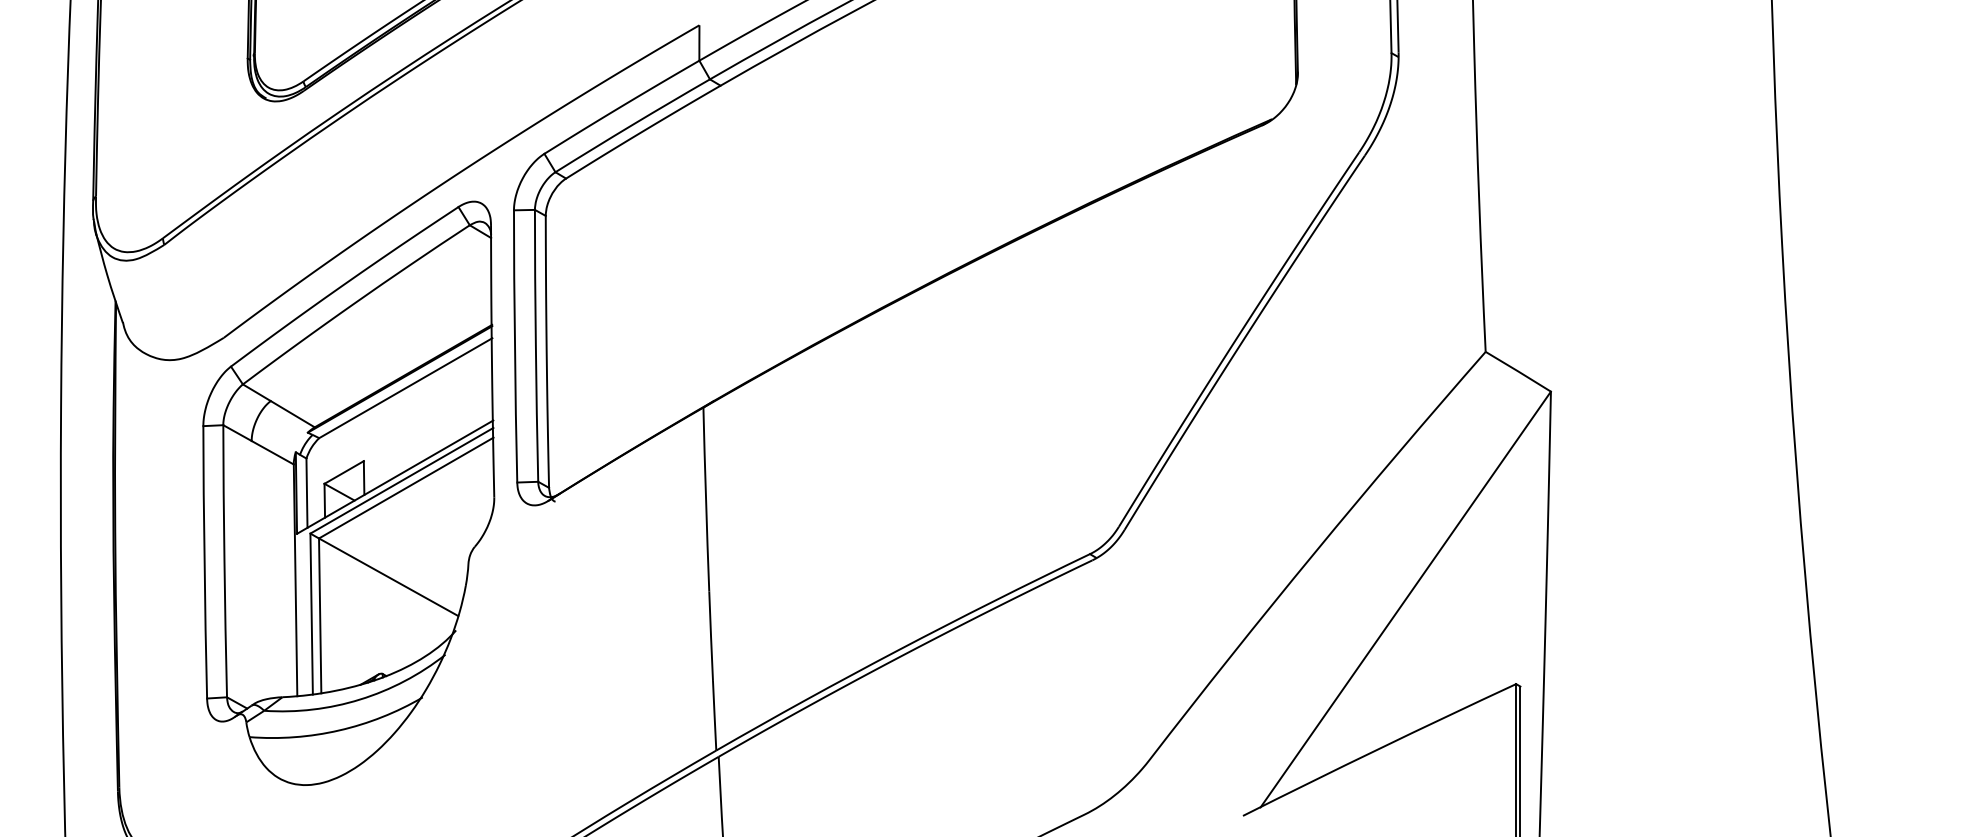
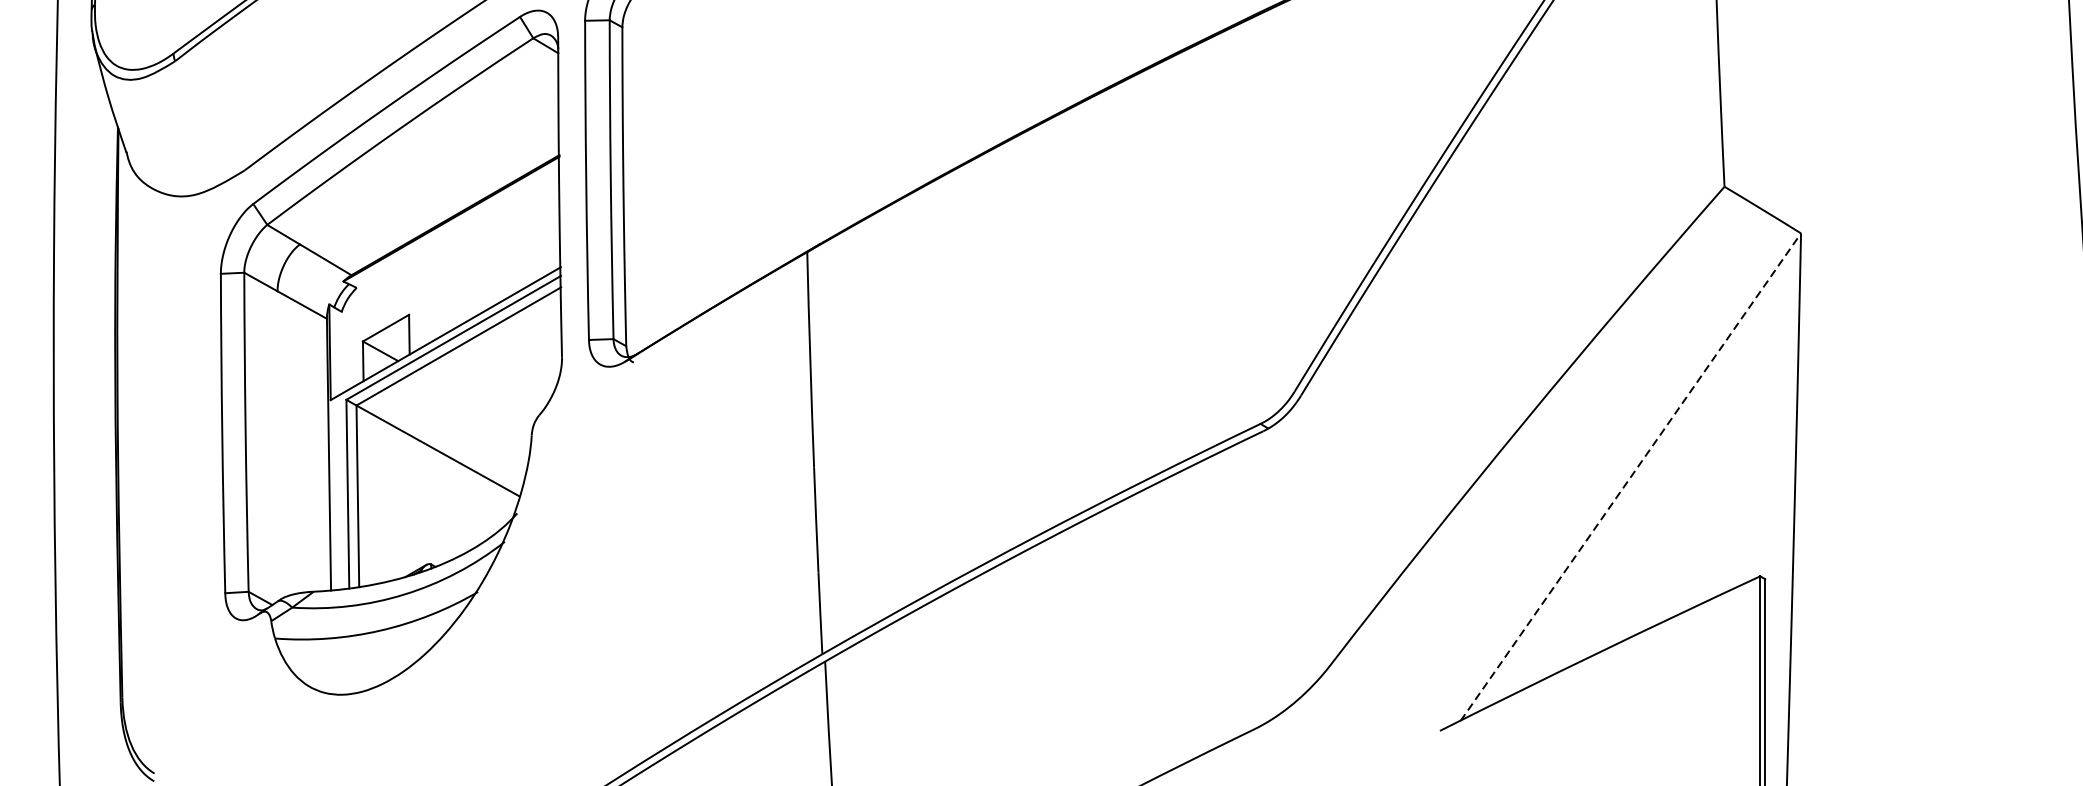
line: (405, 388) -> (457, 229), removed
line: (306, 492) -> (341, 351), removed
line: (1405, 599) -> (1630, 477), solid -> dashed

